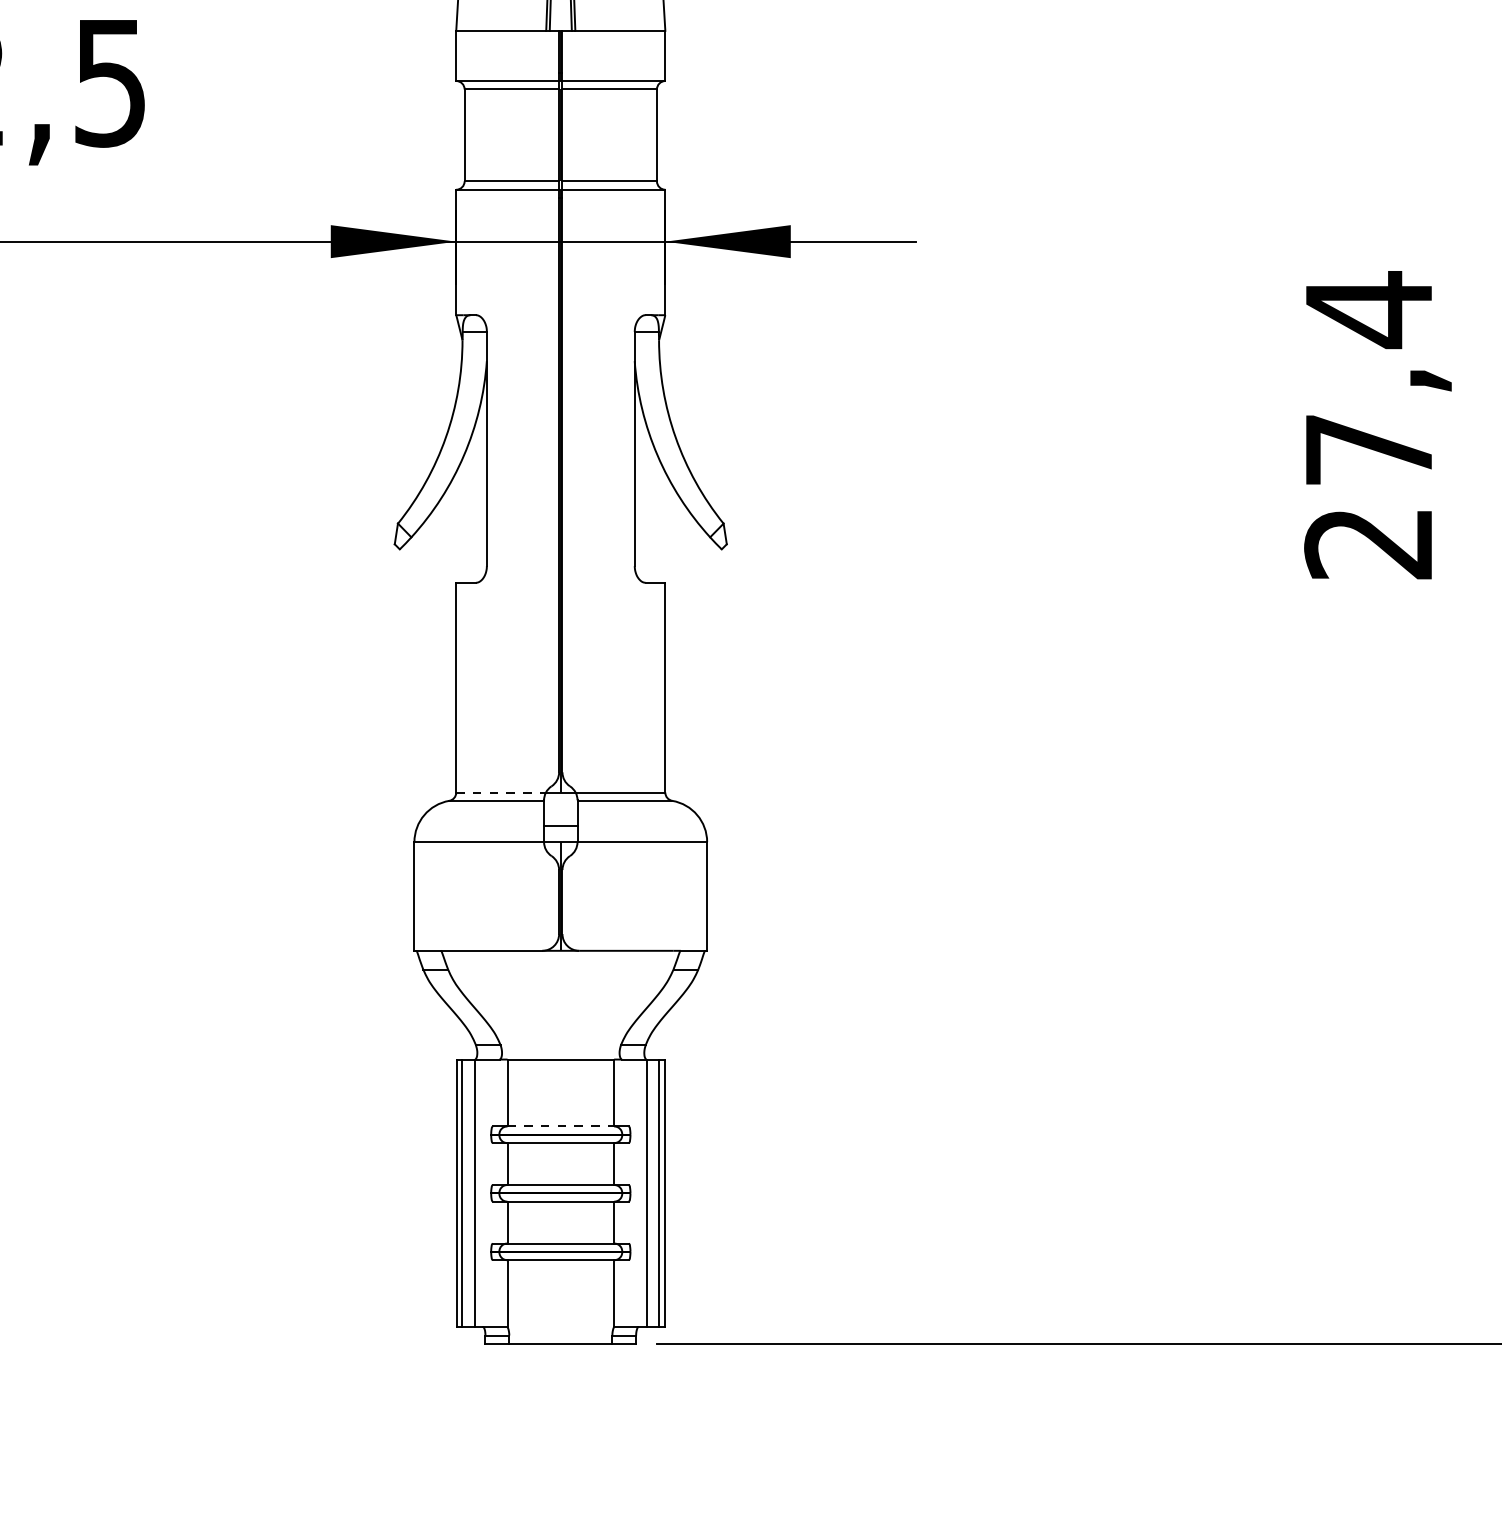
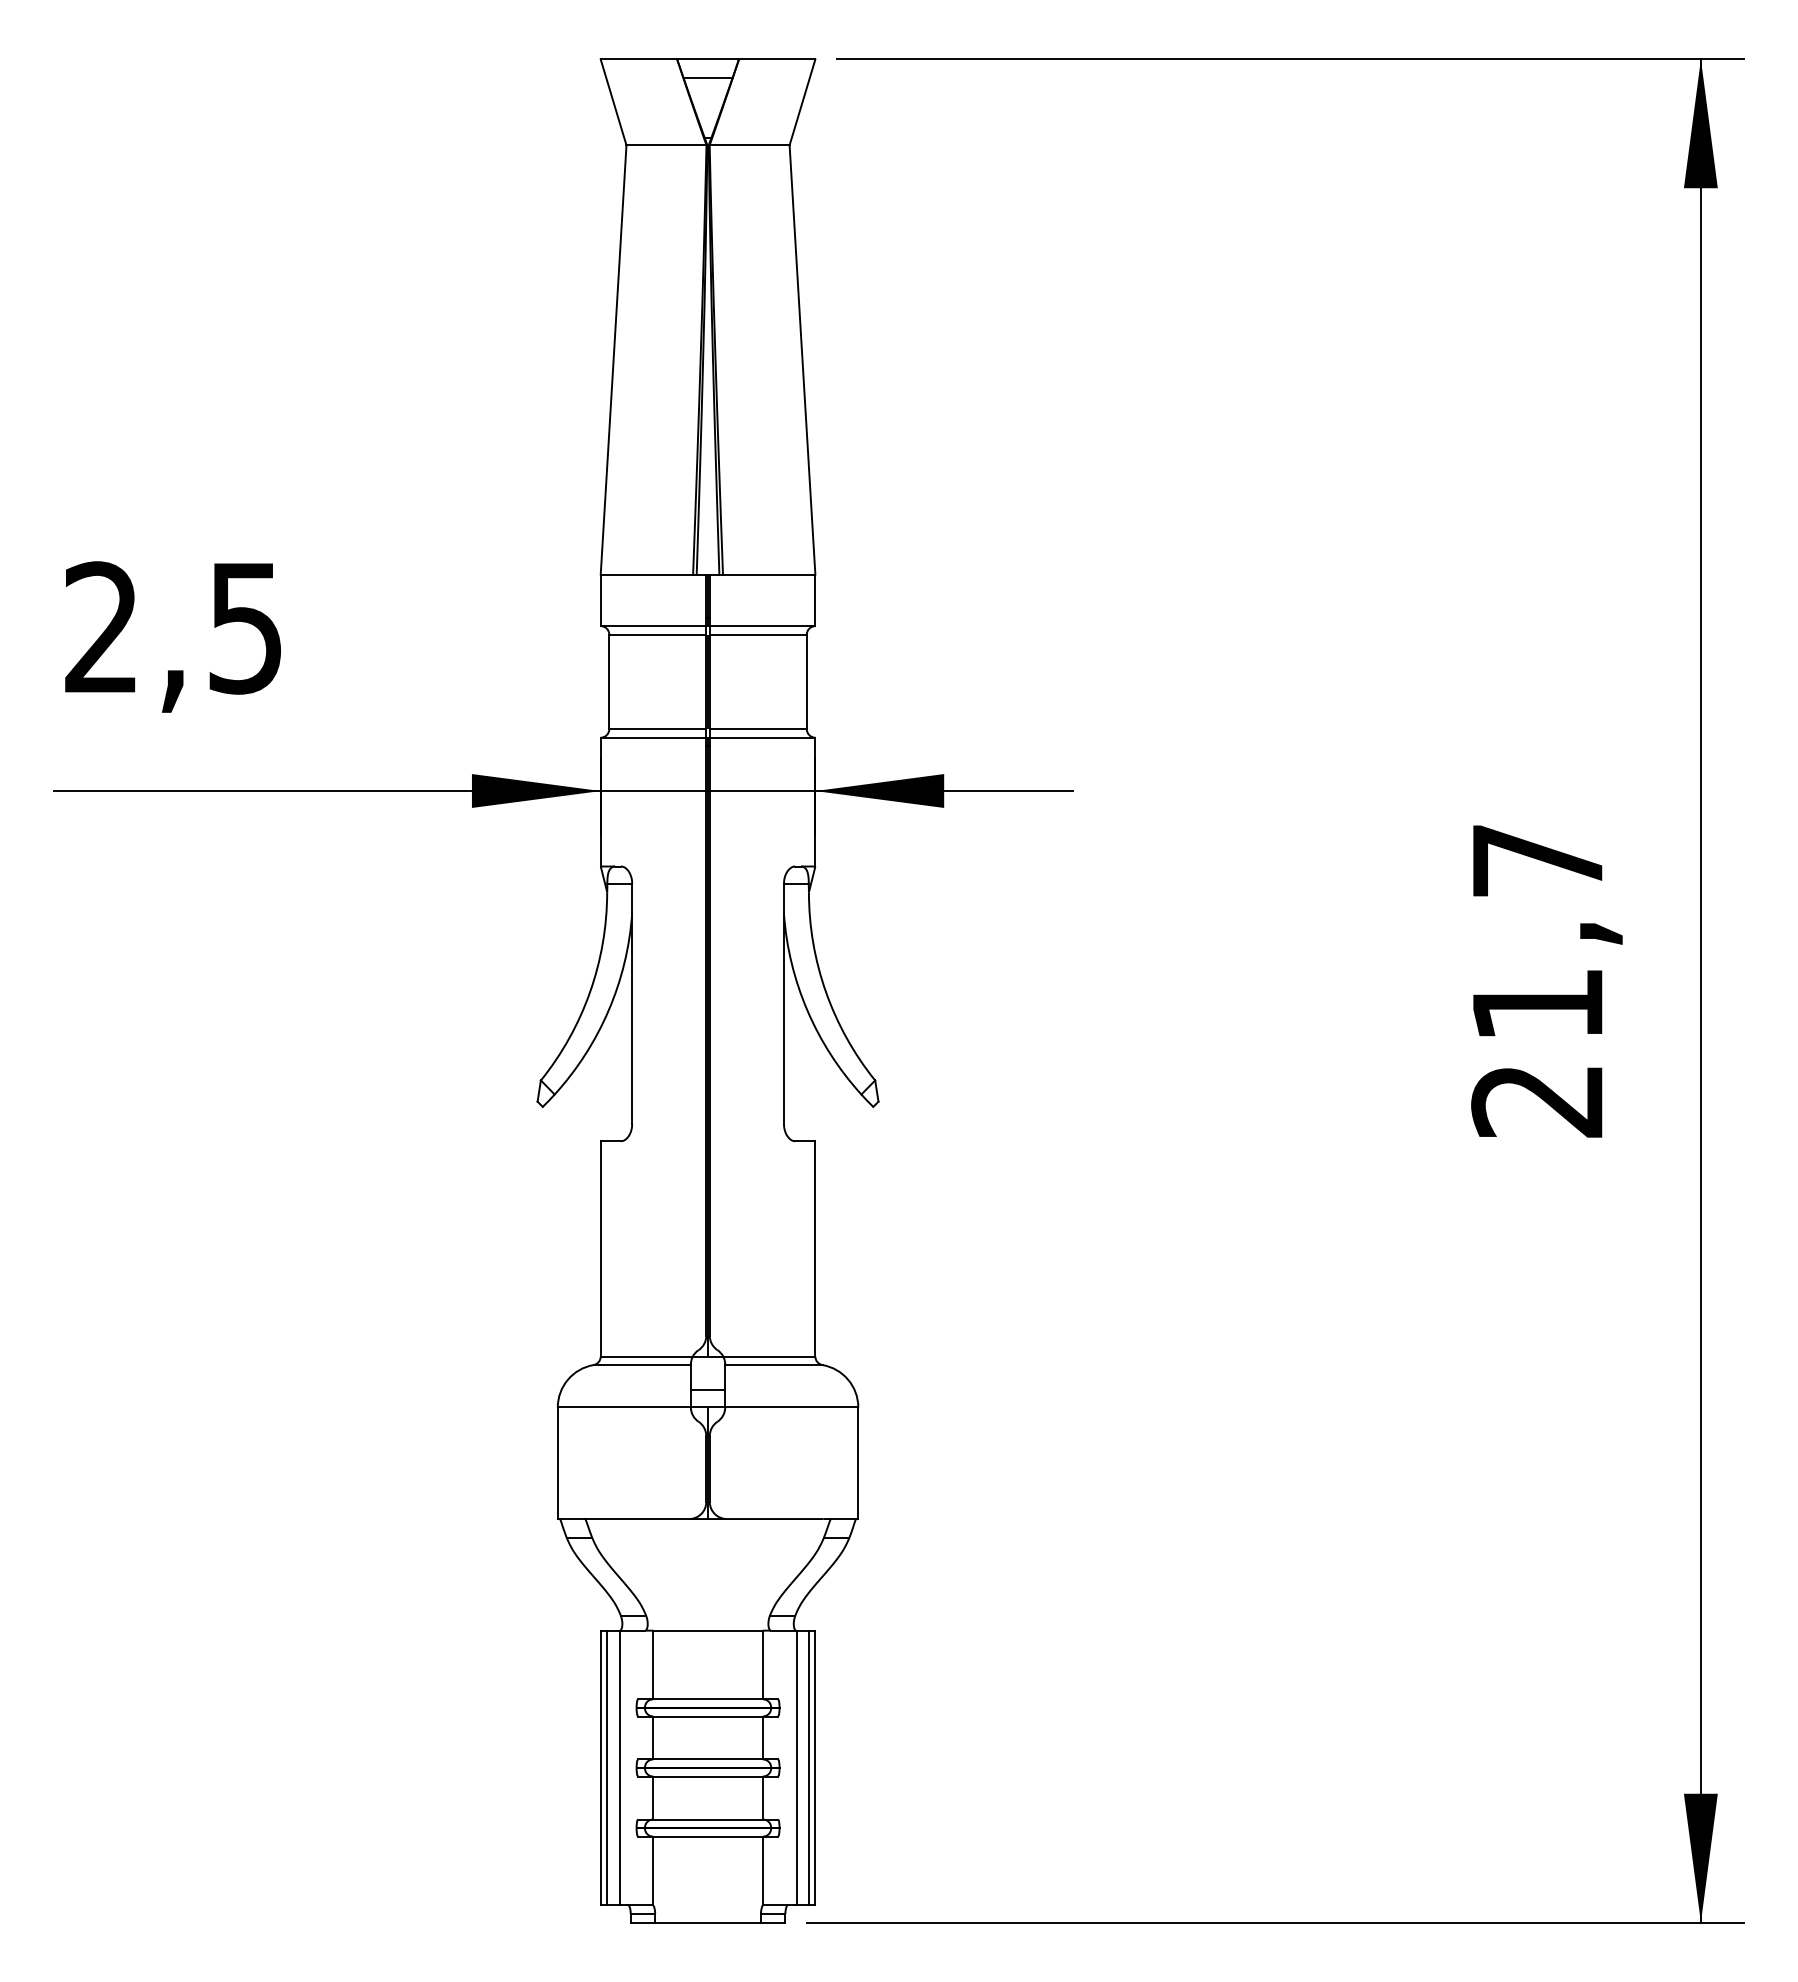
text: (1368, 377) -> (1537, 930), 27,4 -> 21,7
line: (501, 792) -> (647, 1356), dashed -> solid
line: (561, 1126) -> (708, 1699), dashed -> solid

